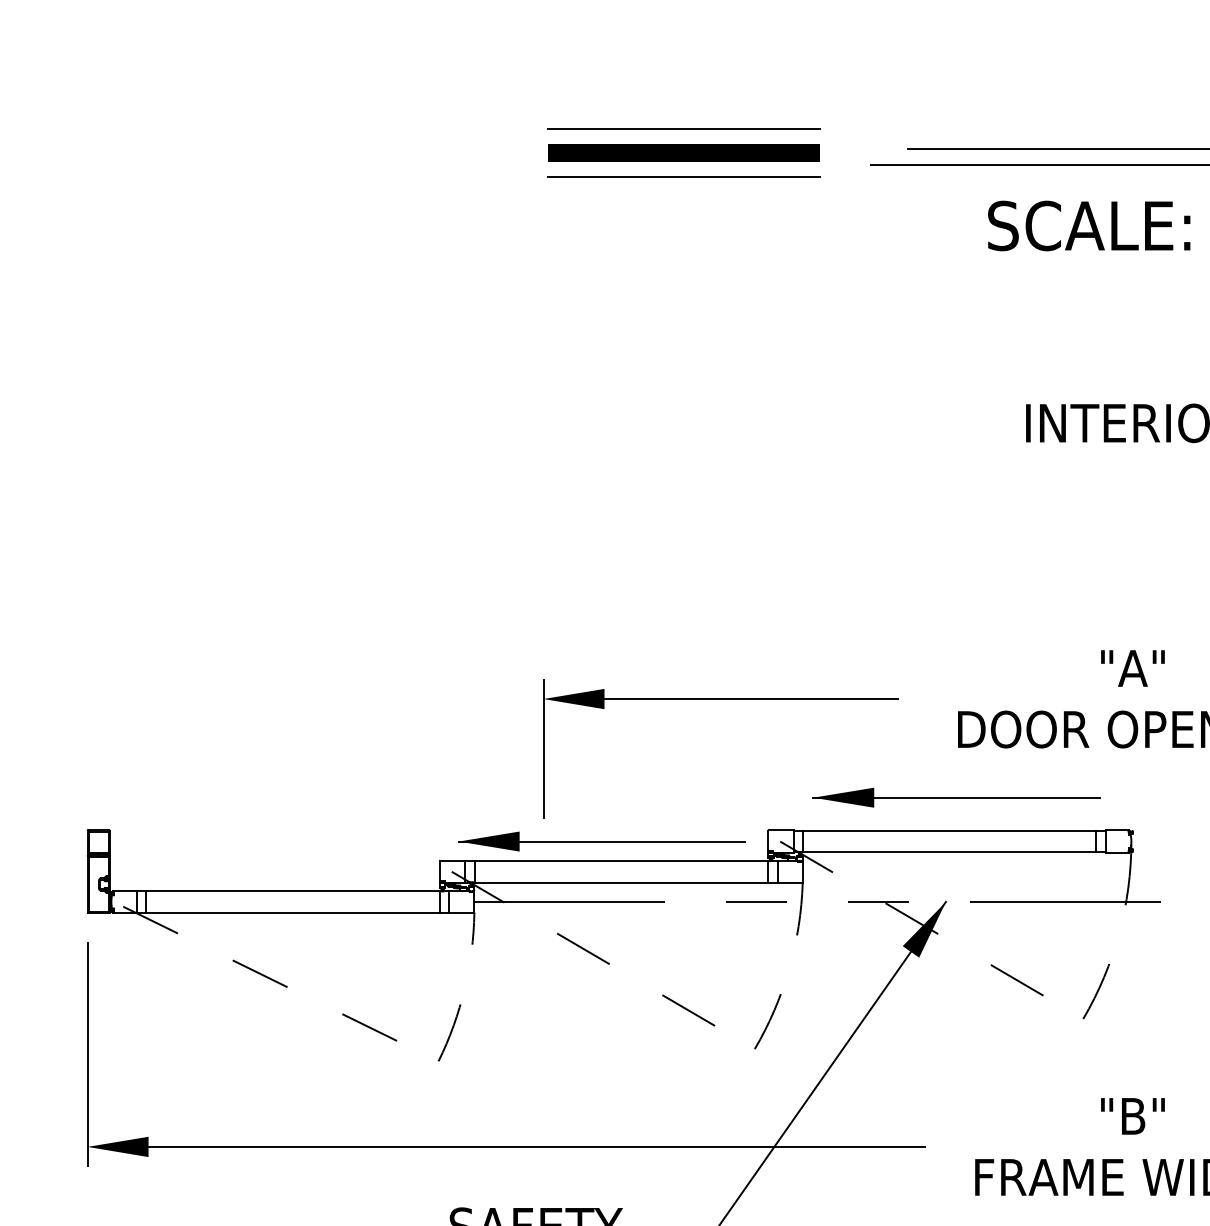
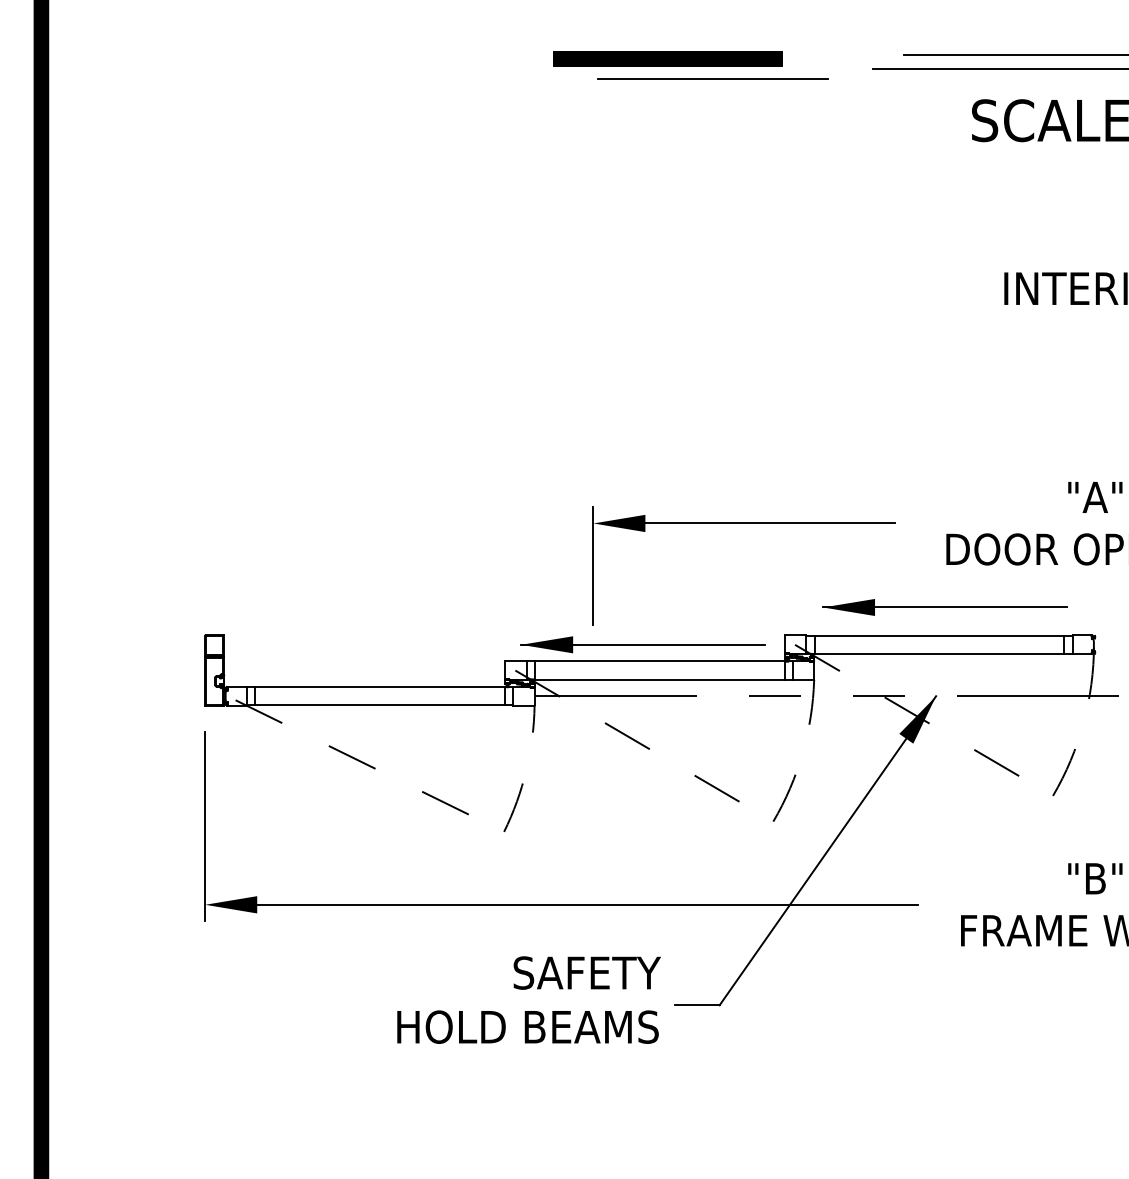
line: (683, 129) -> (712, 38), removed
line: (683, 152) -> (667, 58), moved

